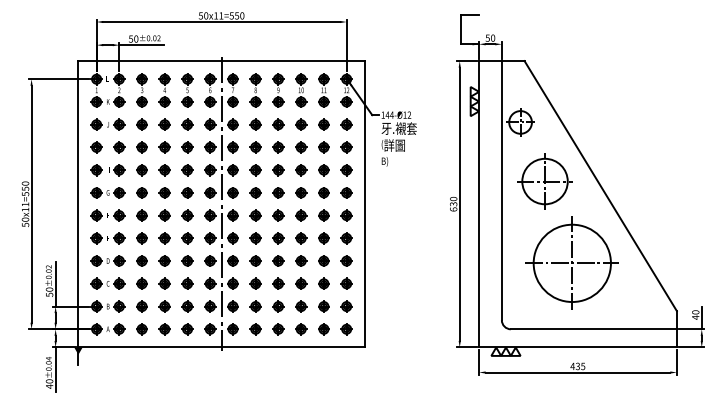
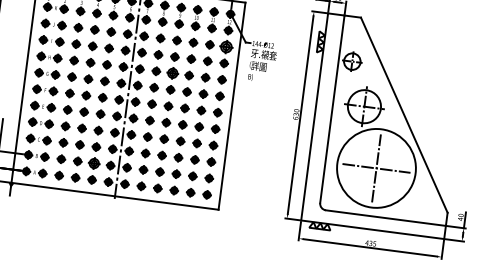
part: (346, 124) -> (226, 46), size x1.6
part: (278, 170) -> (172, 73), size x1.4
circle: (571, 263) -> (375, 168), size x1.4
part: (187, 306) -> (94, 163), size x1.4

